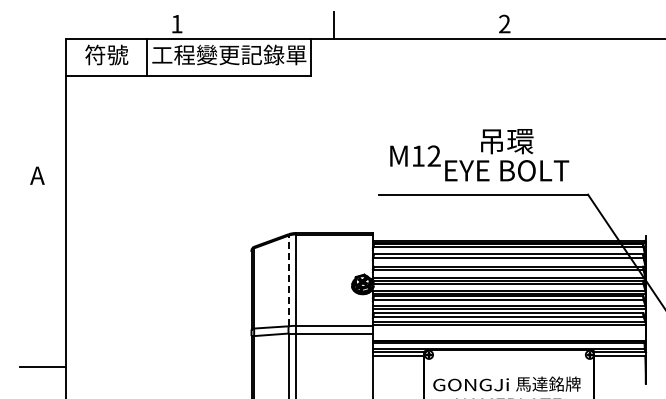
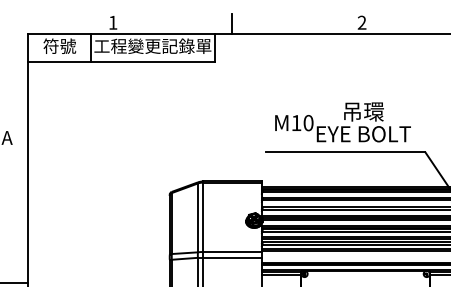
text: (433, 155) -> (307, 122), M12 -> M10
line: (288, 280) -> (197, 217), dashed -> solid

